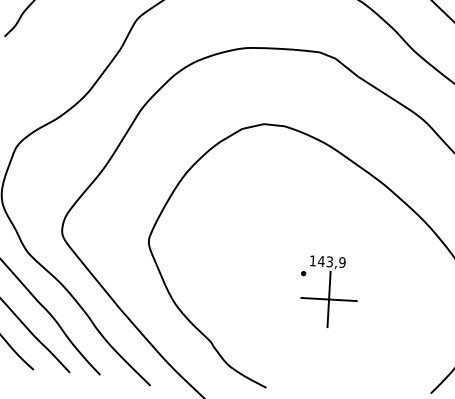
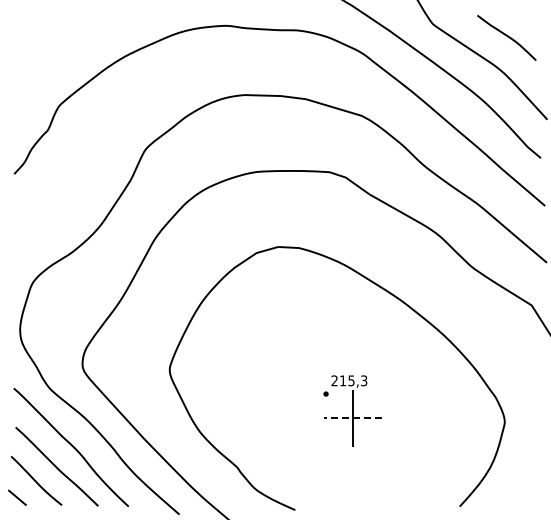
text: (327, 261) -> (349, 380), 143,9 -> 215,3
line: (328, 299) -> (352, 418), solid -> dashed

